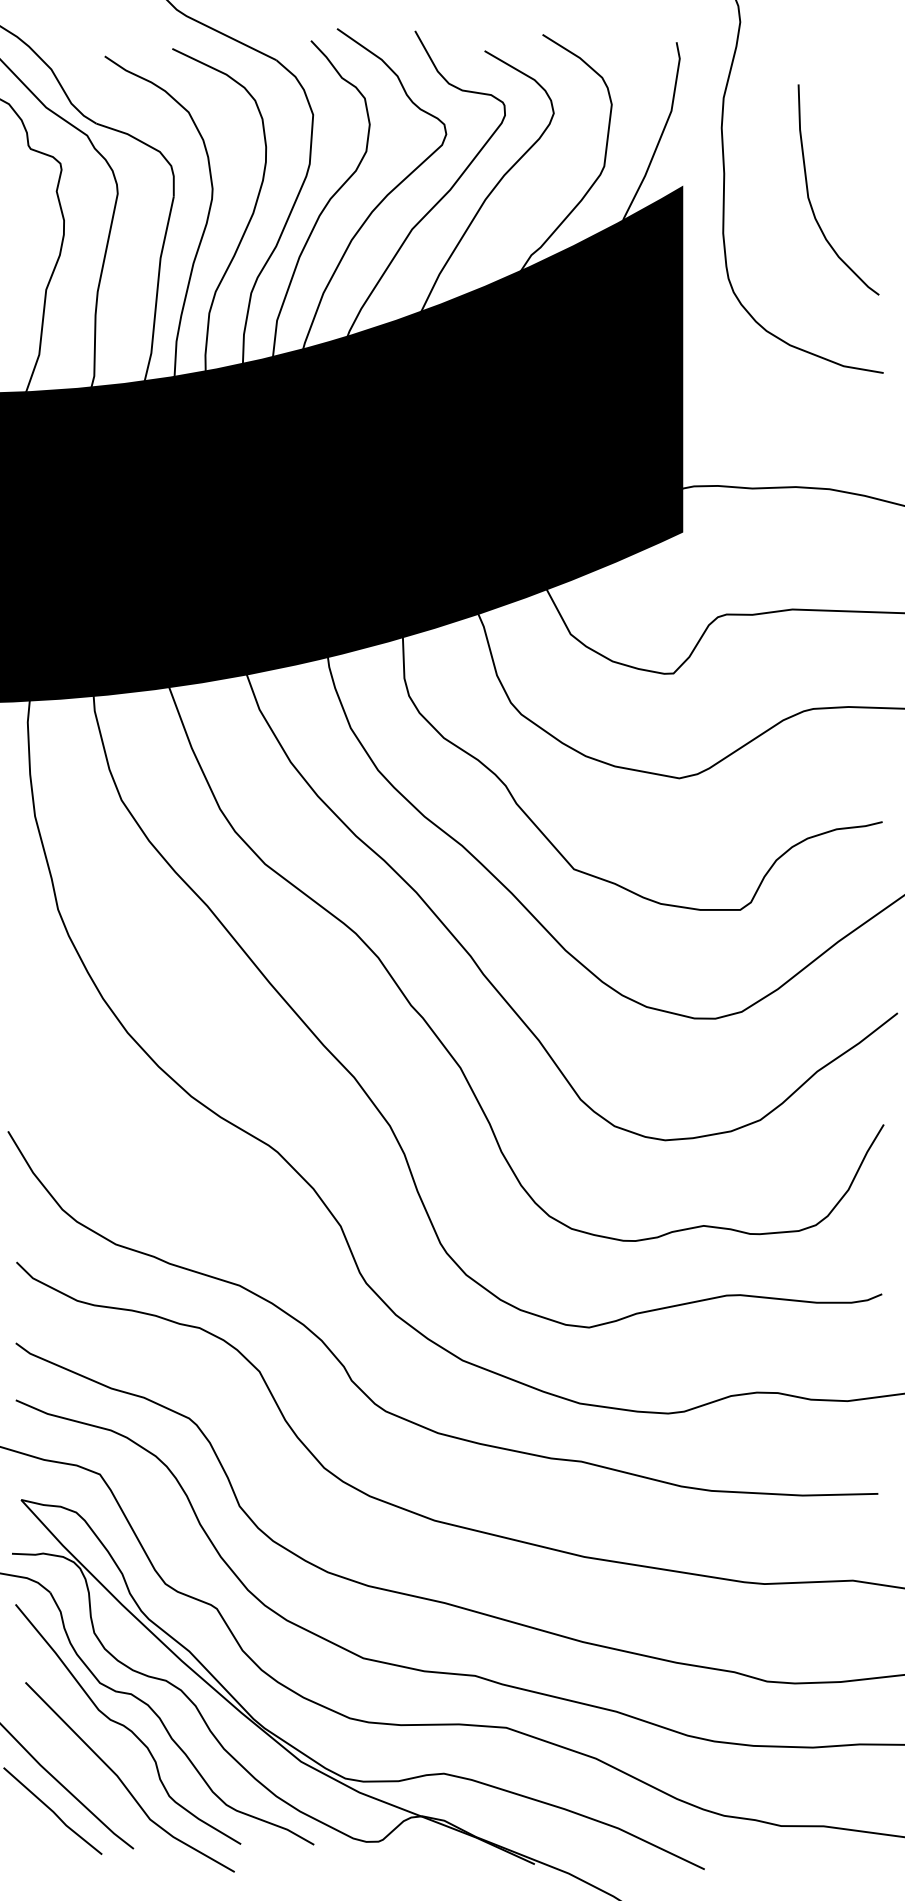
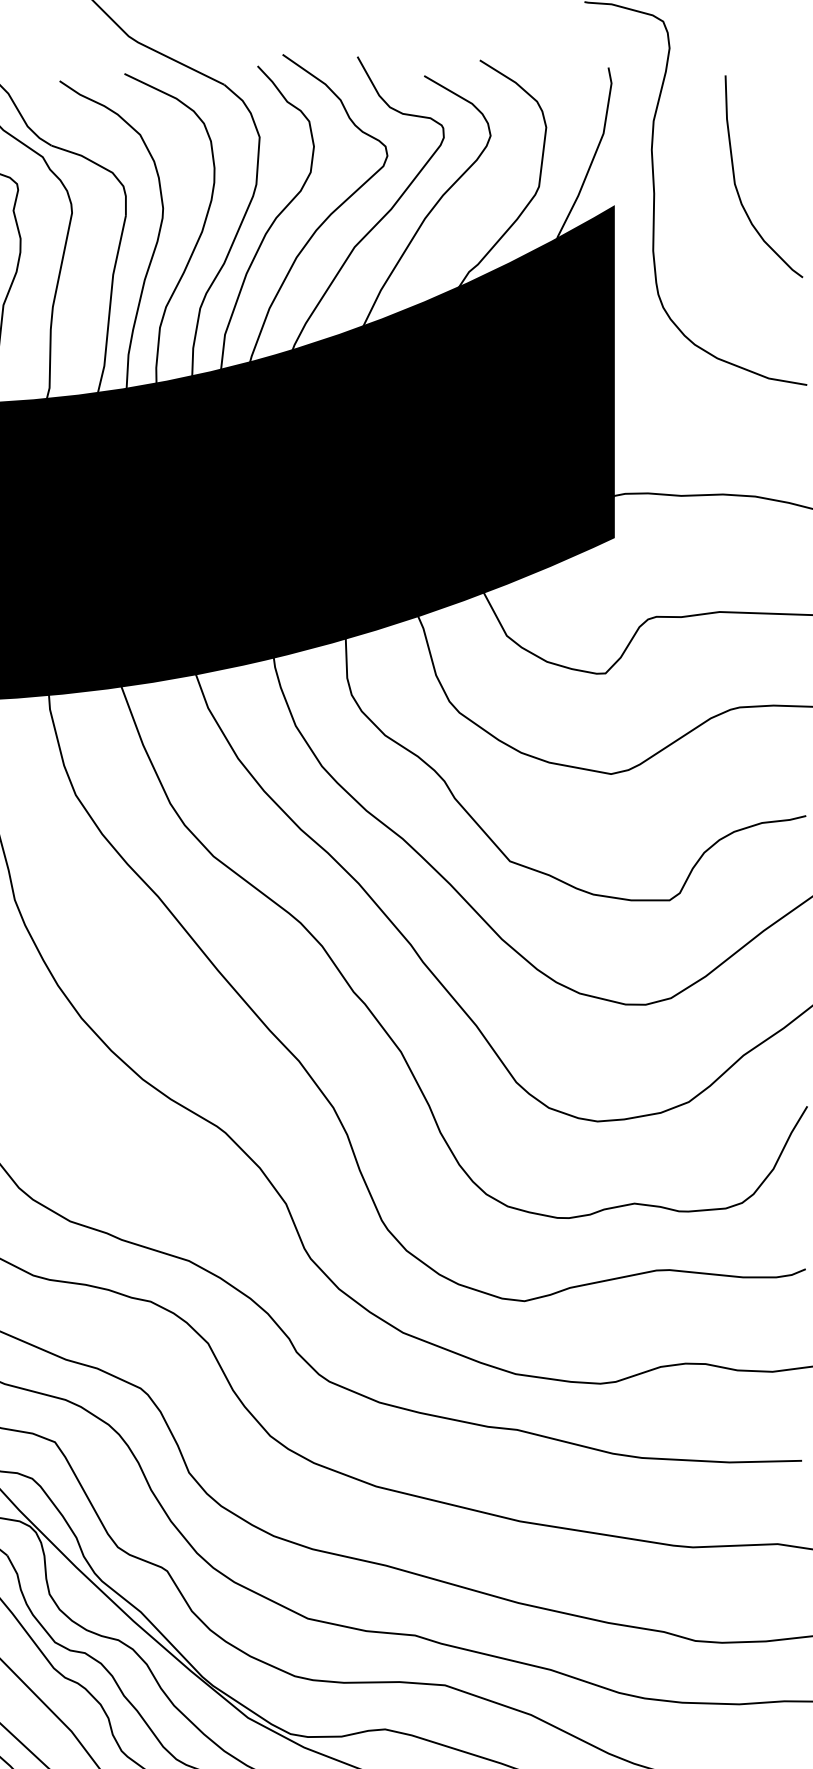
curve: (809, 196) -> (736, 182), moved

